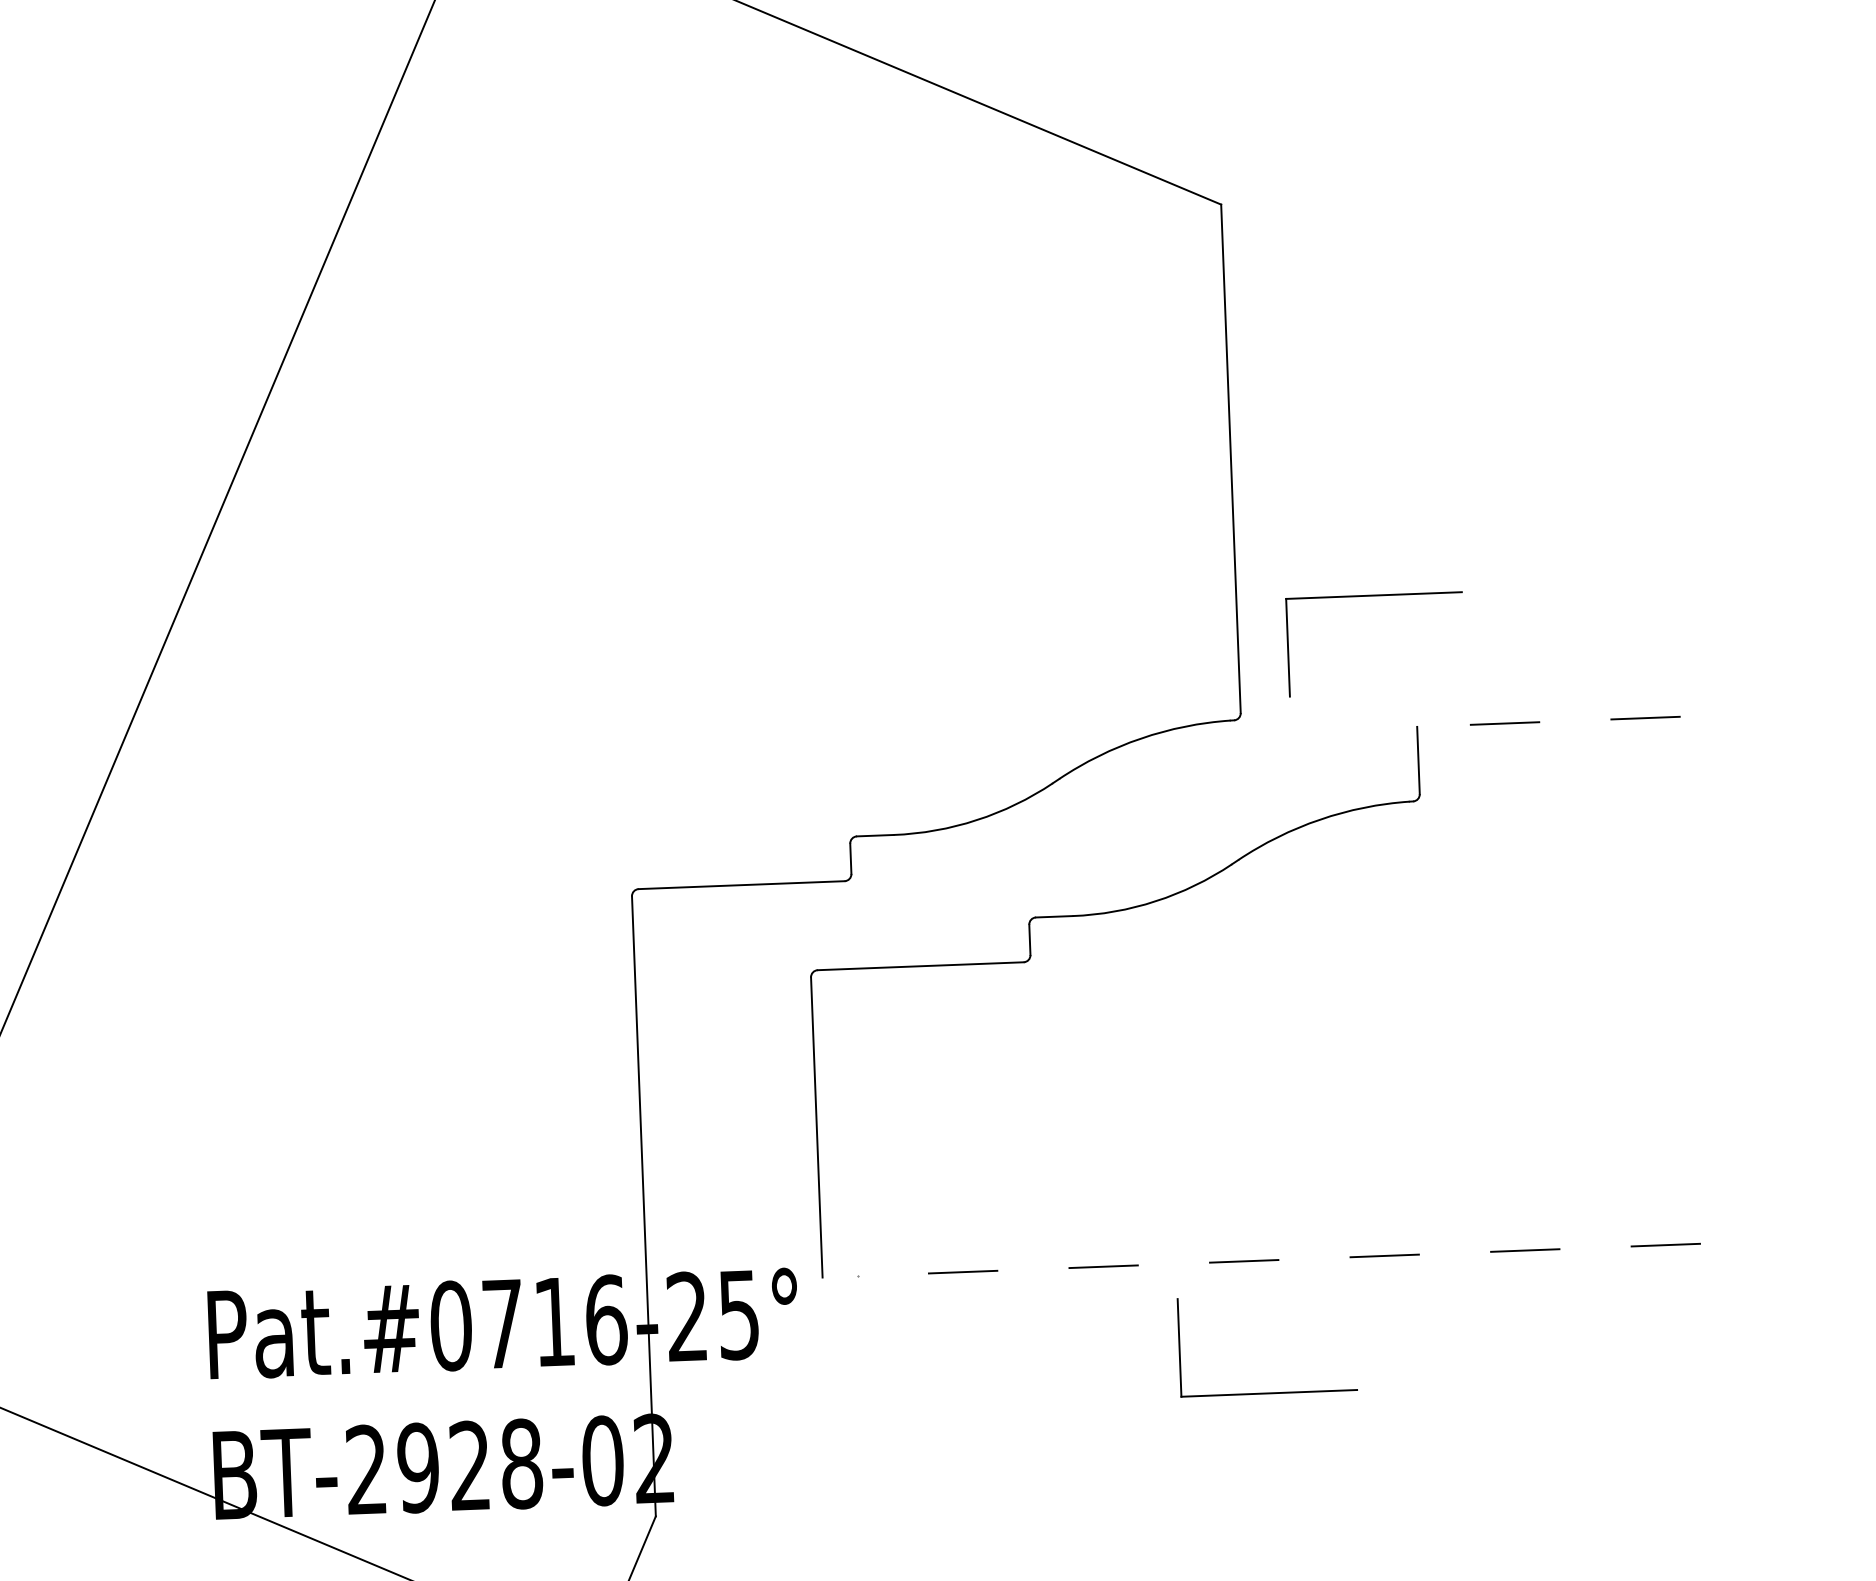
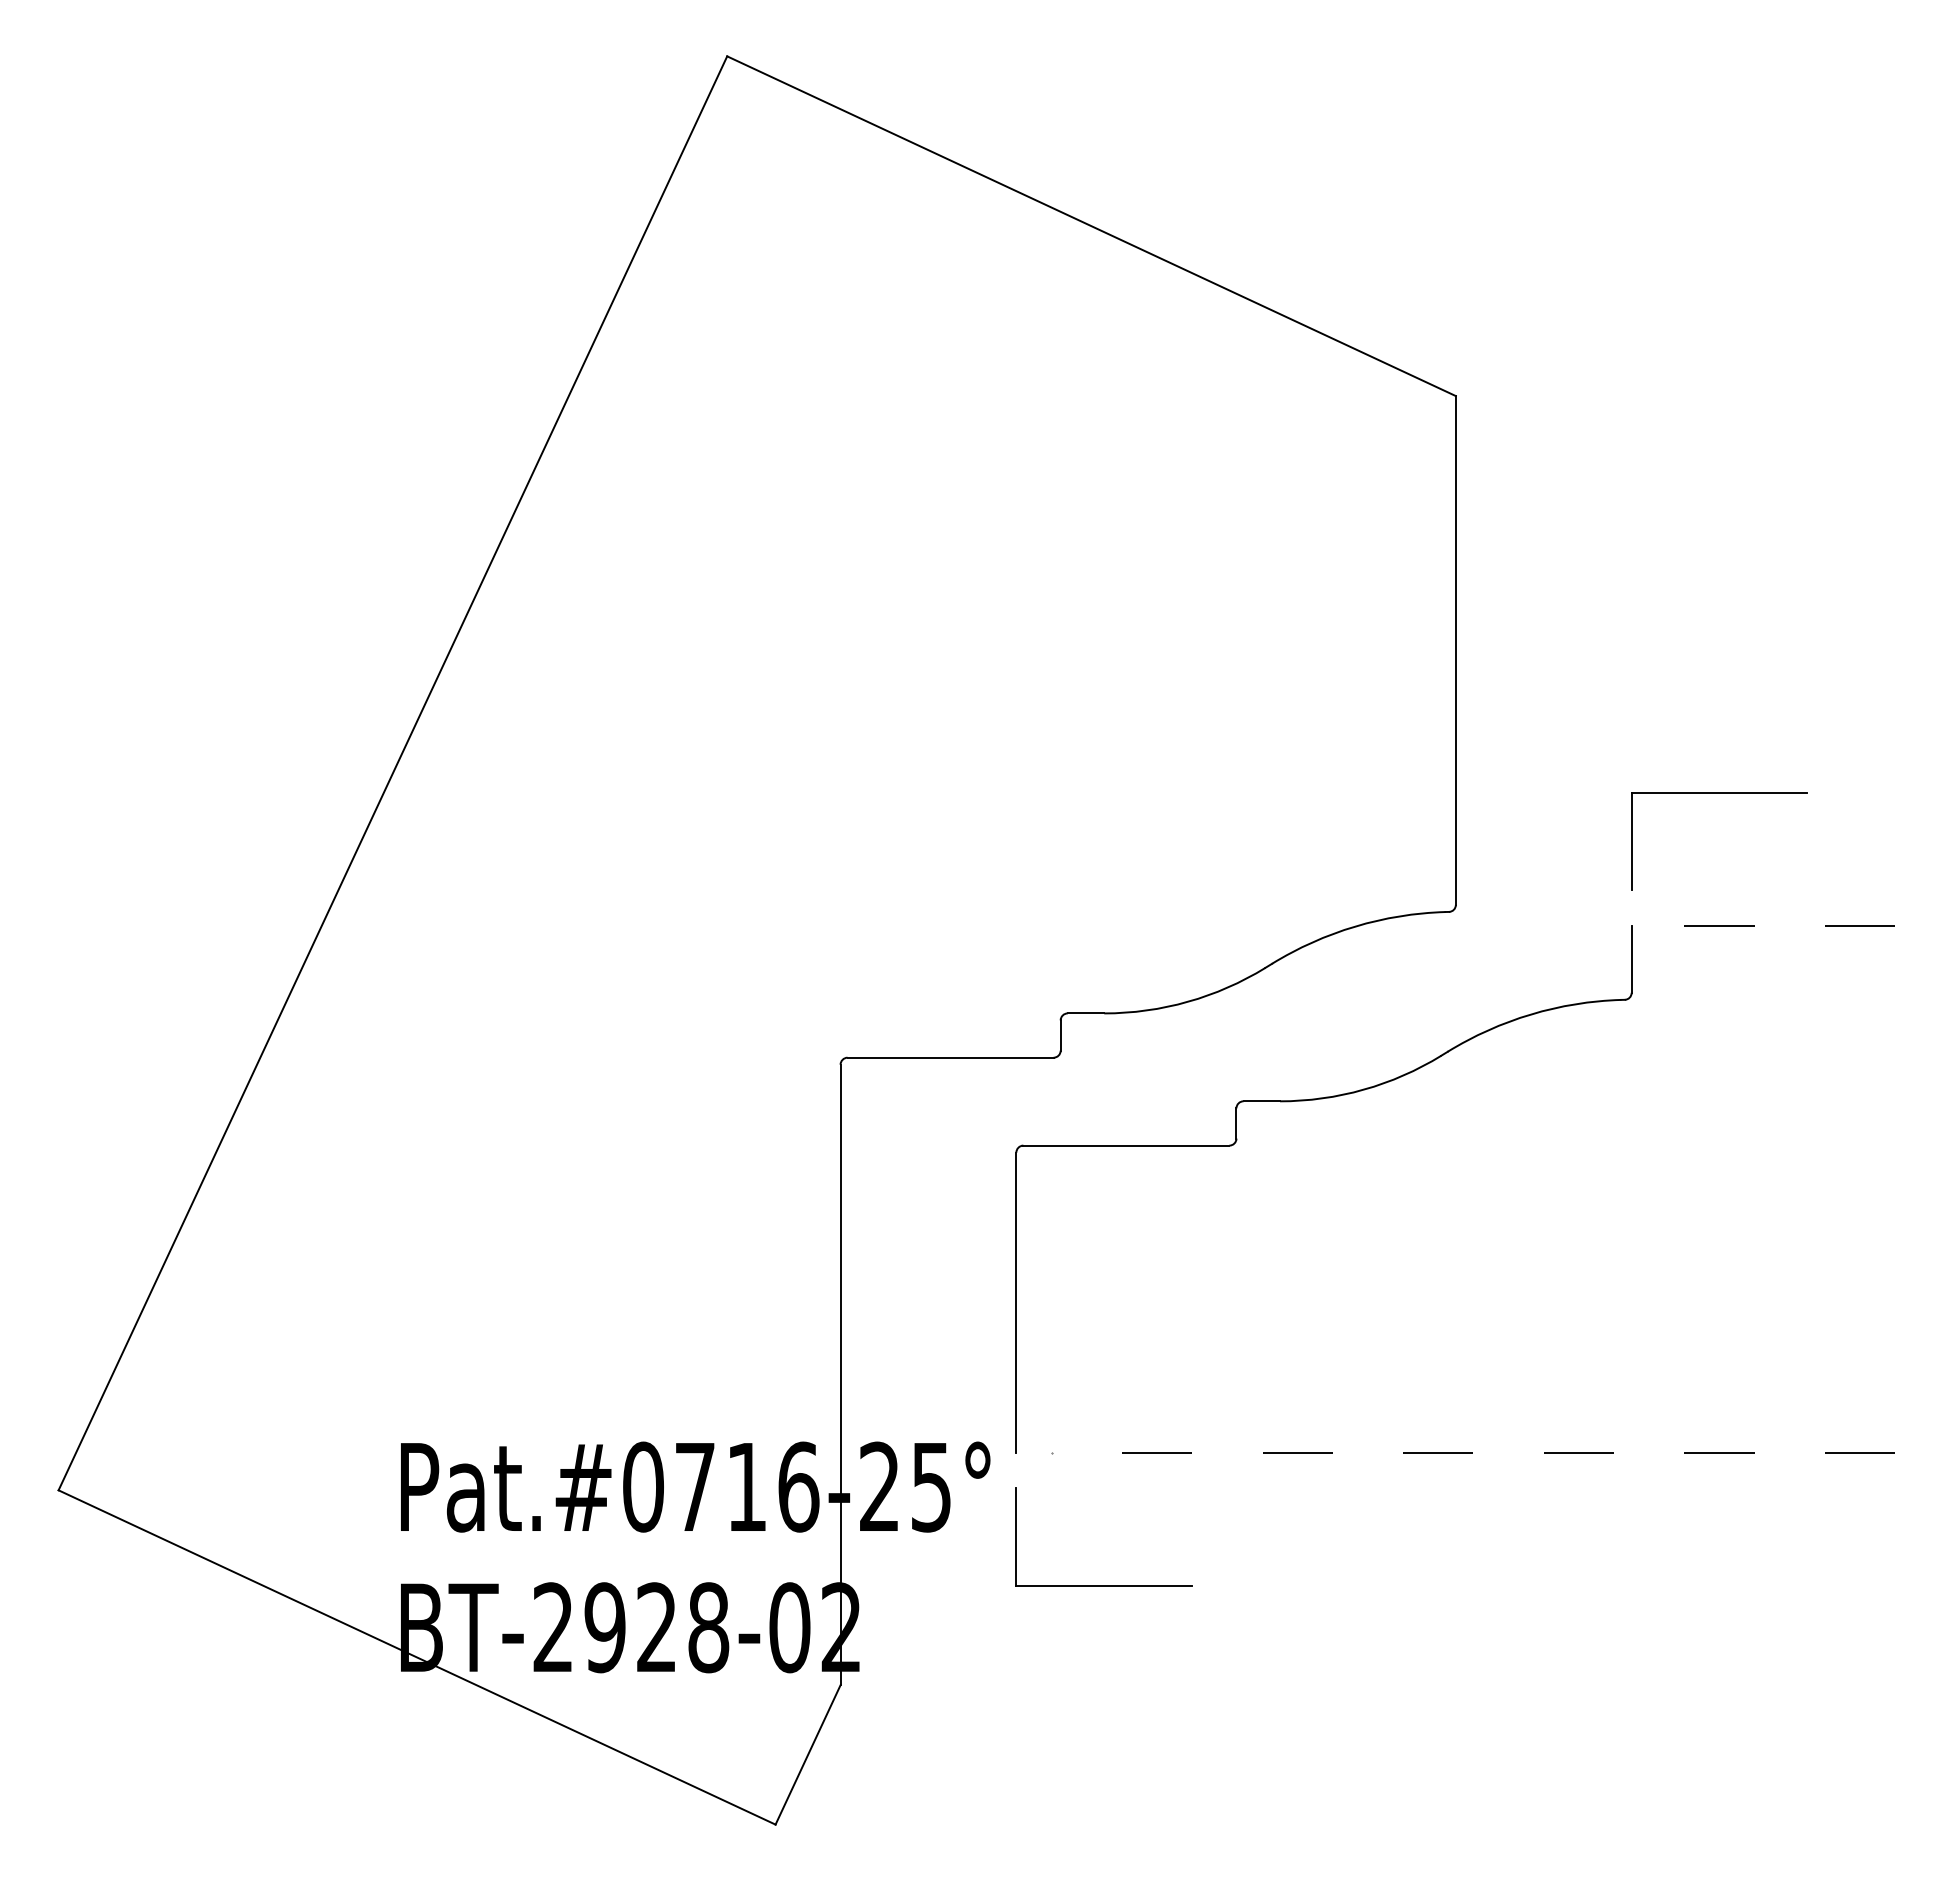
part: (1373, 596) -> (1719, 793), moved
part: (1268, 1393) -> (1103, 1585), moved

